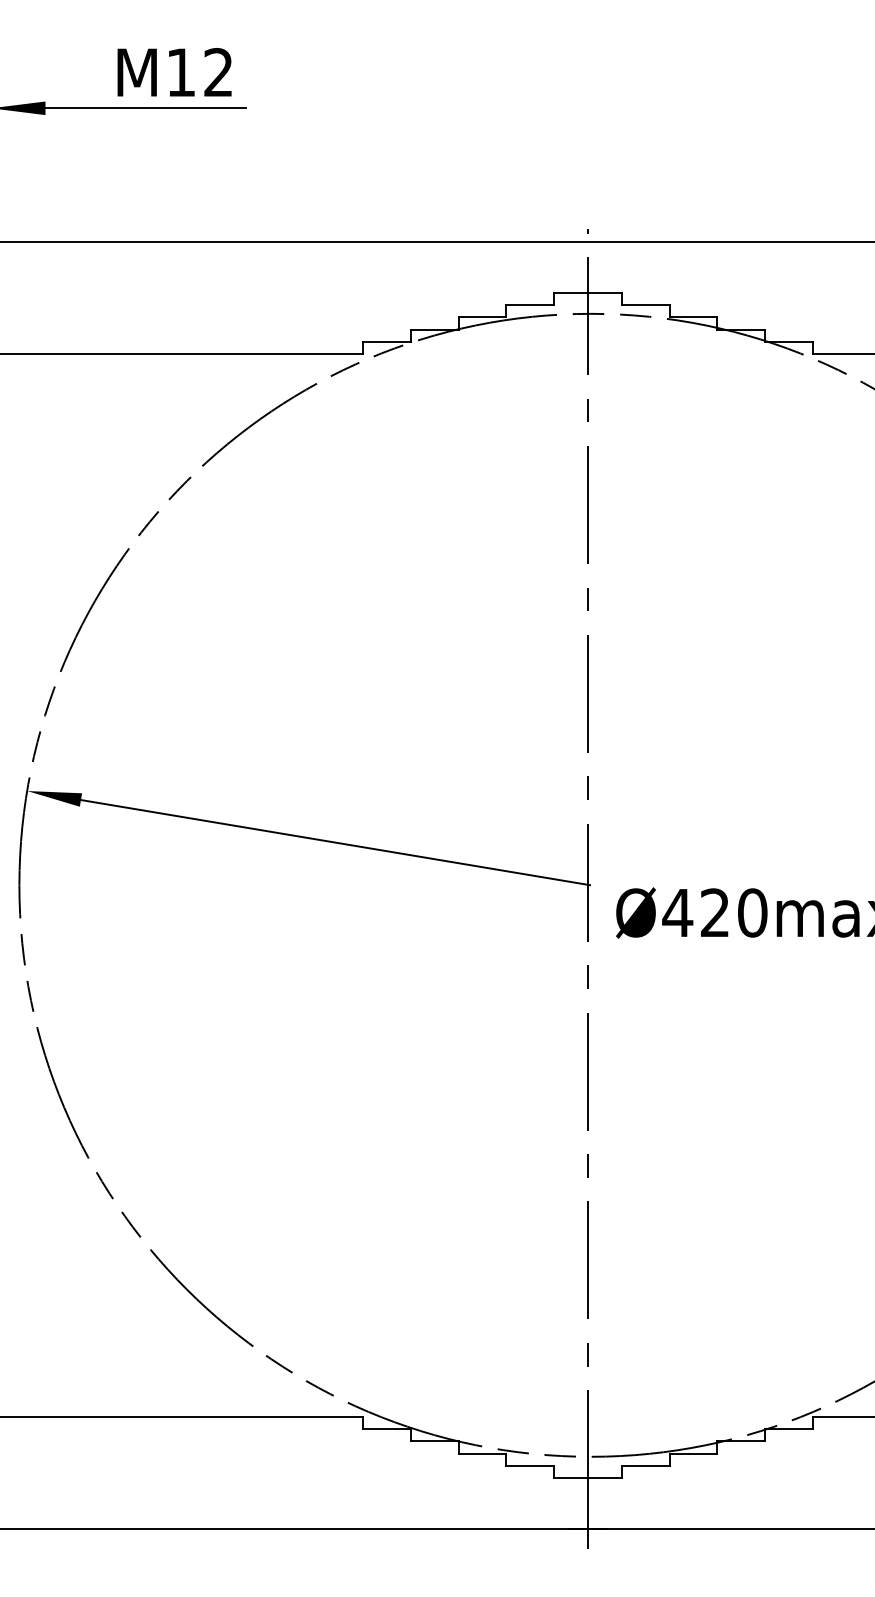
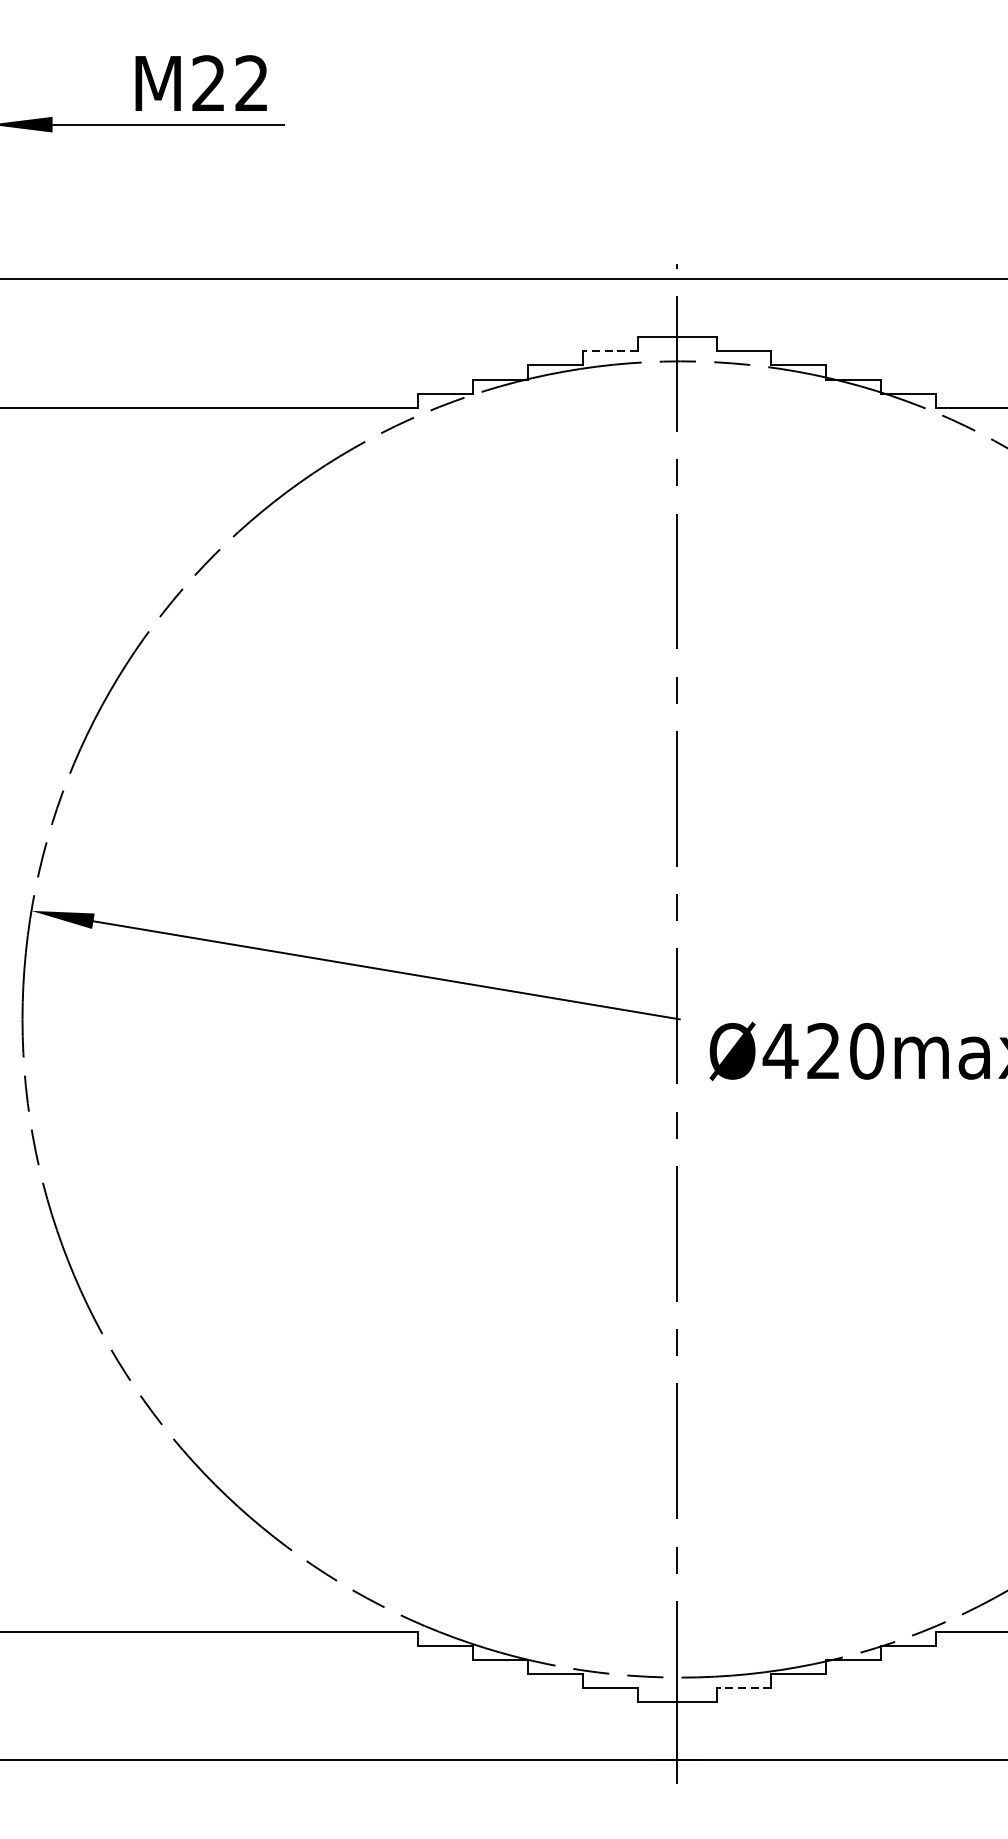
text: (180, 72) -> (208, 83), M12 -> M22
line: (530, 305) -> (611, 351), solid -> dashed
line: (645, 1465) -> (743, 1687), solid -> dashed

